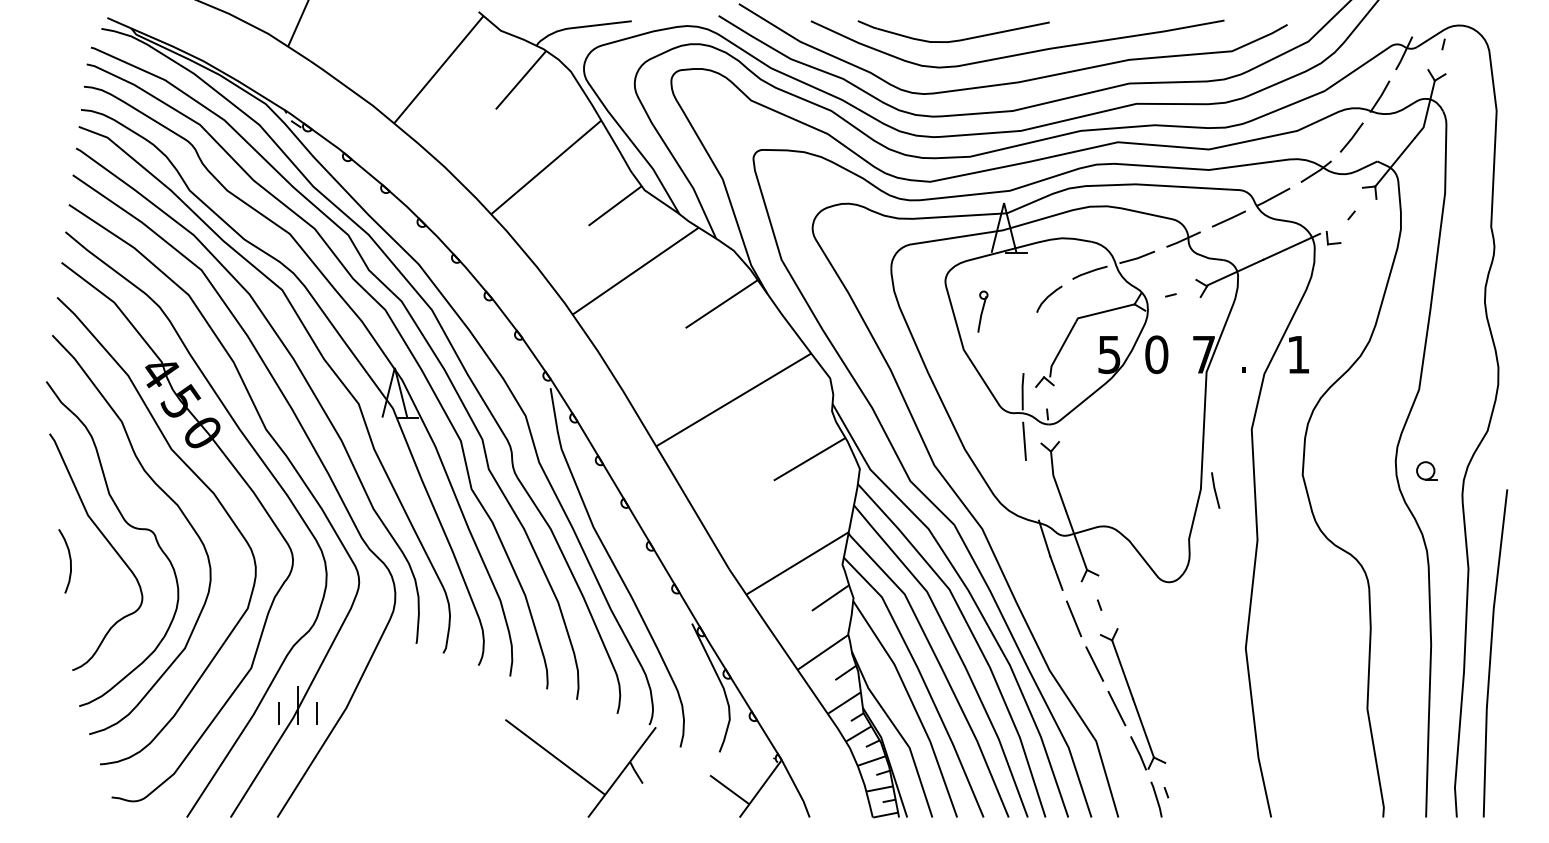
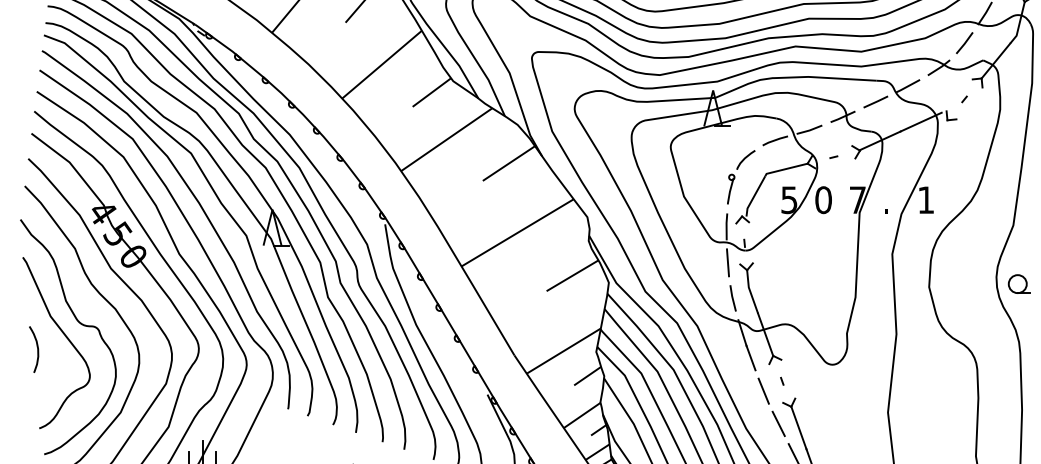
part: (982, 311) -> (730, 189), moved
part: (1426, 470) -> (1018, 283), size x1.43
line: (1215, 490) -> (733, 298), moved

